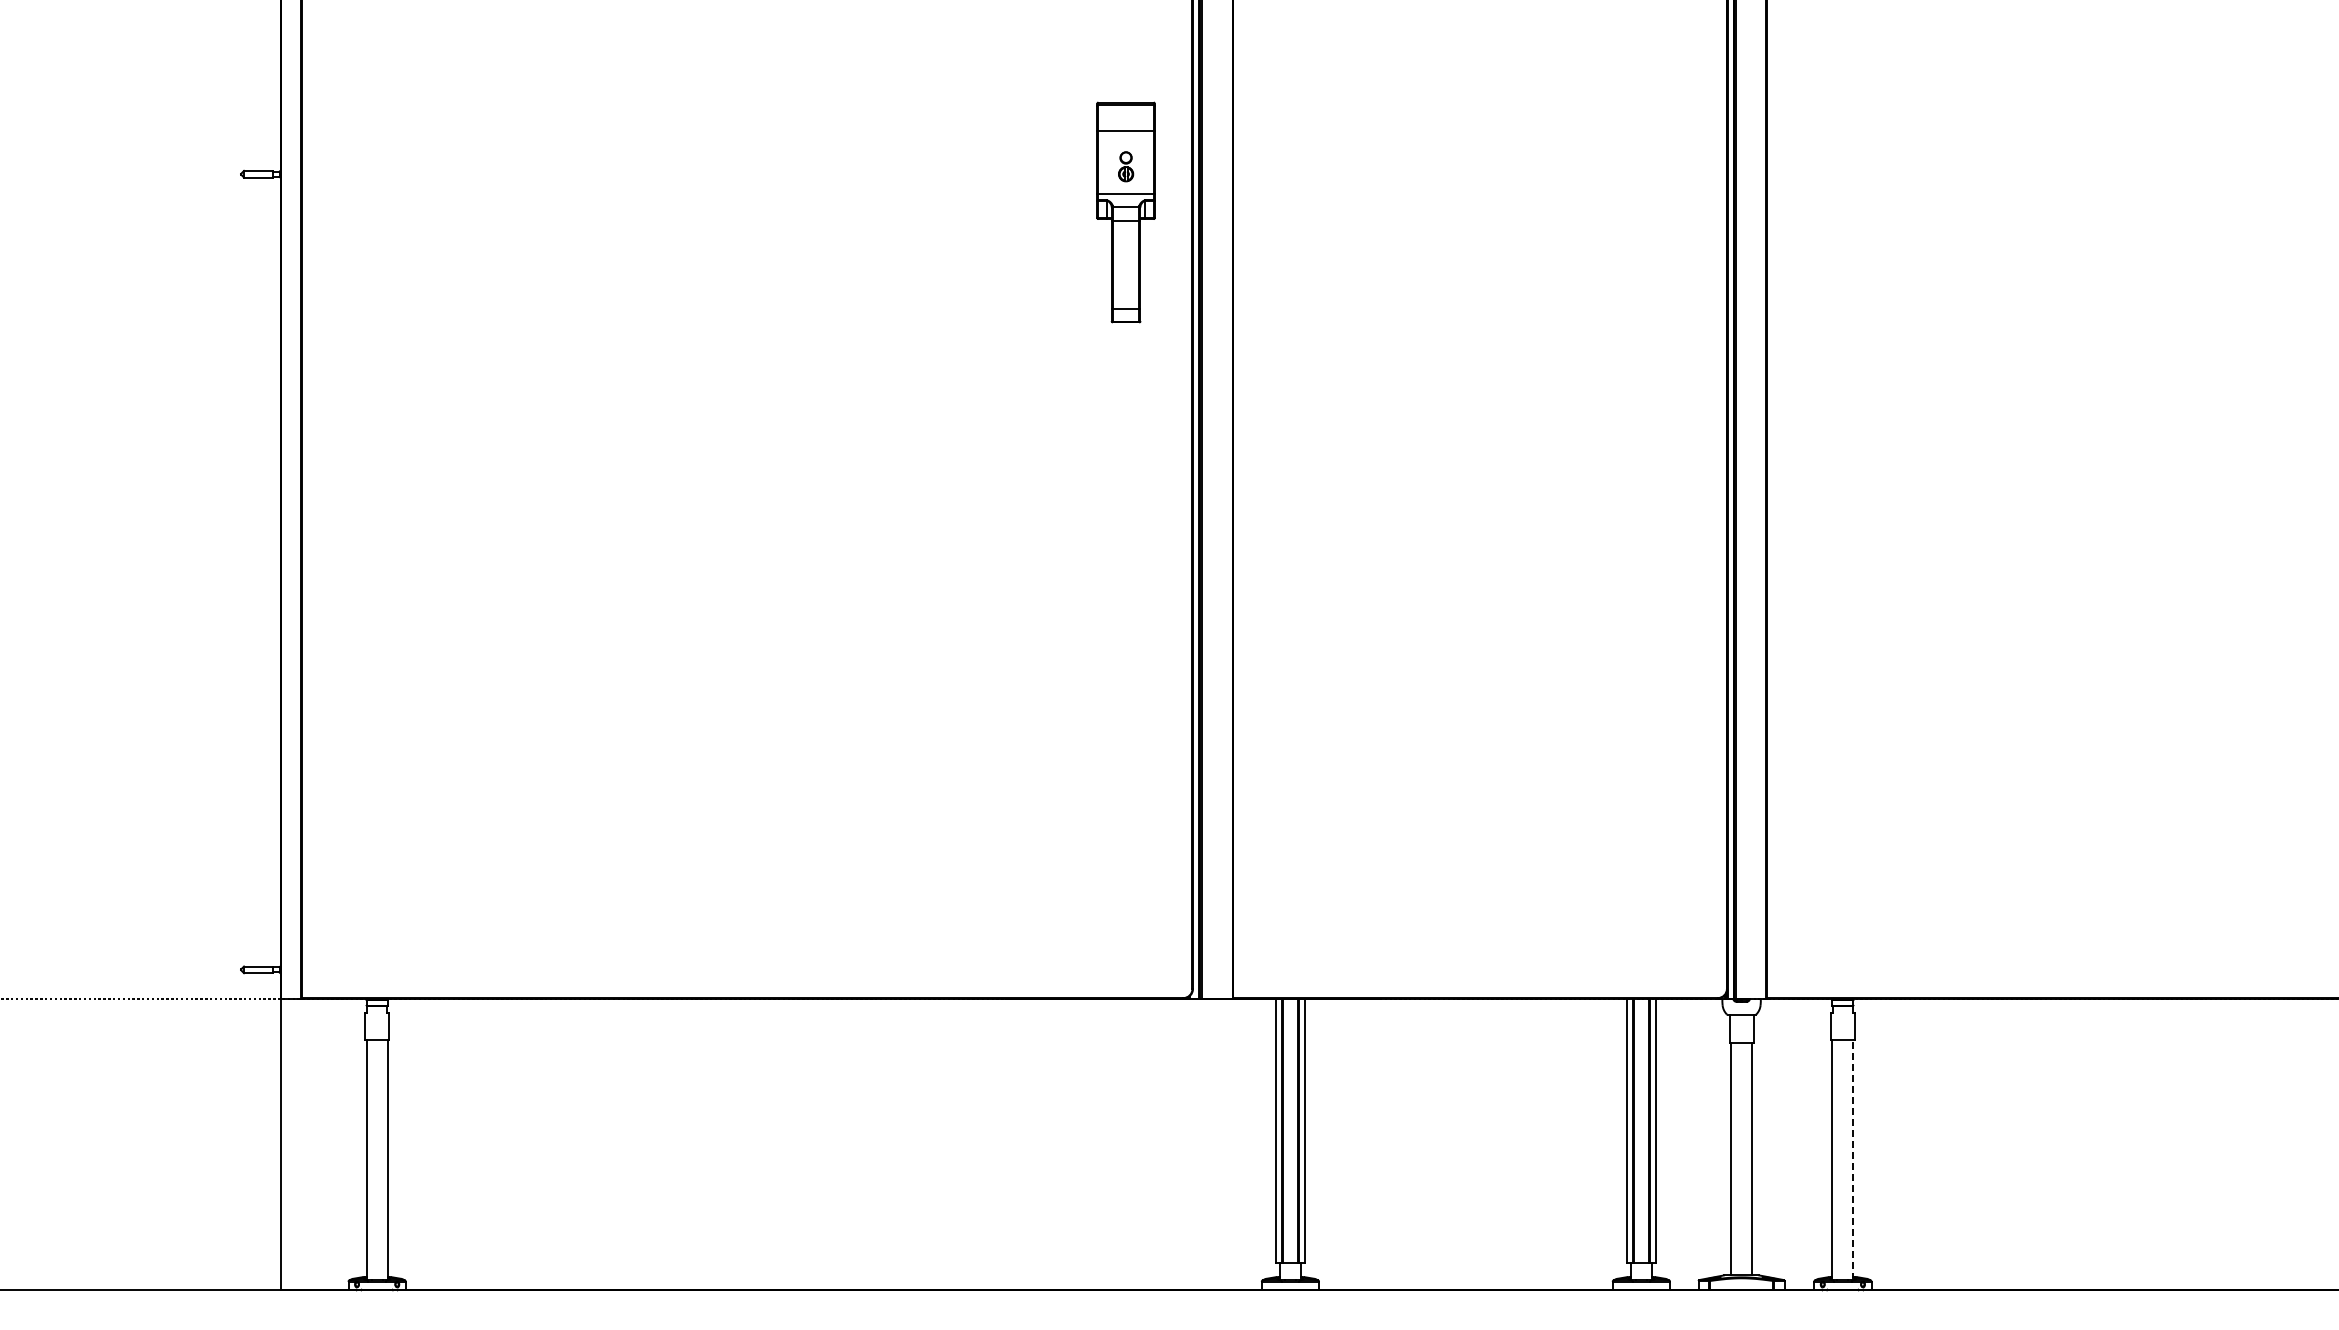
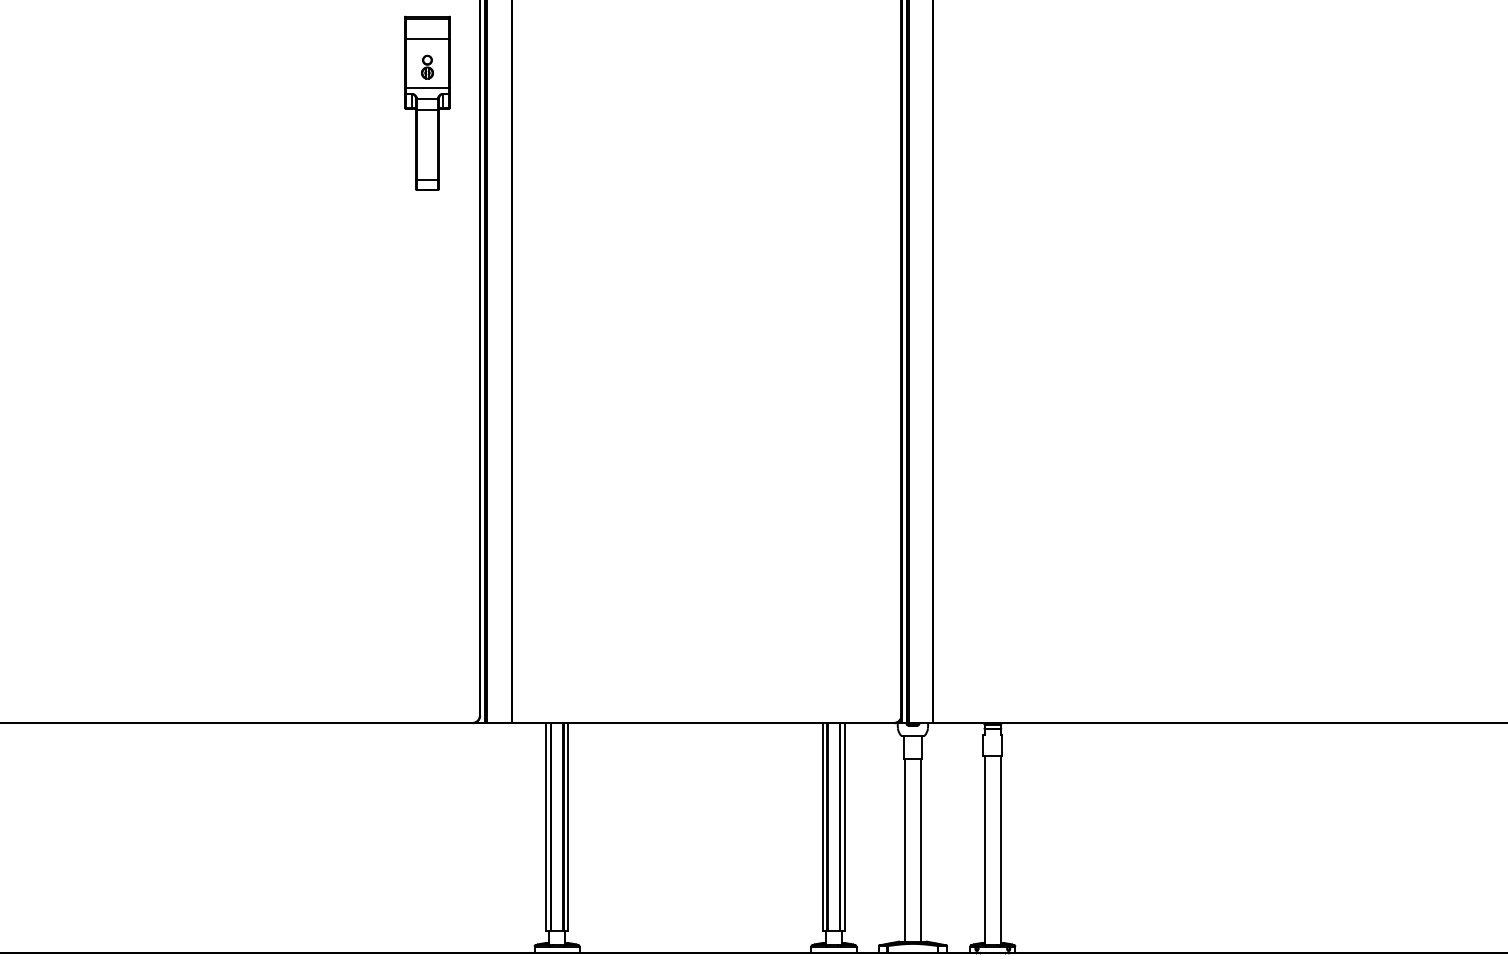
line: (1853, 1160) -> (1001, 851), dashed -> solid

